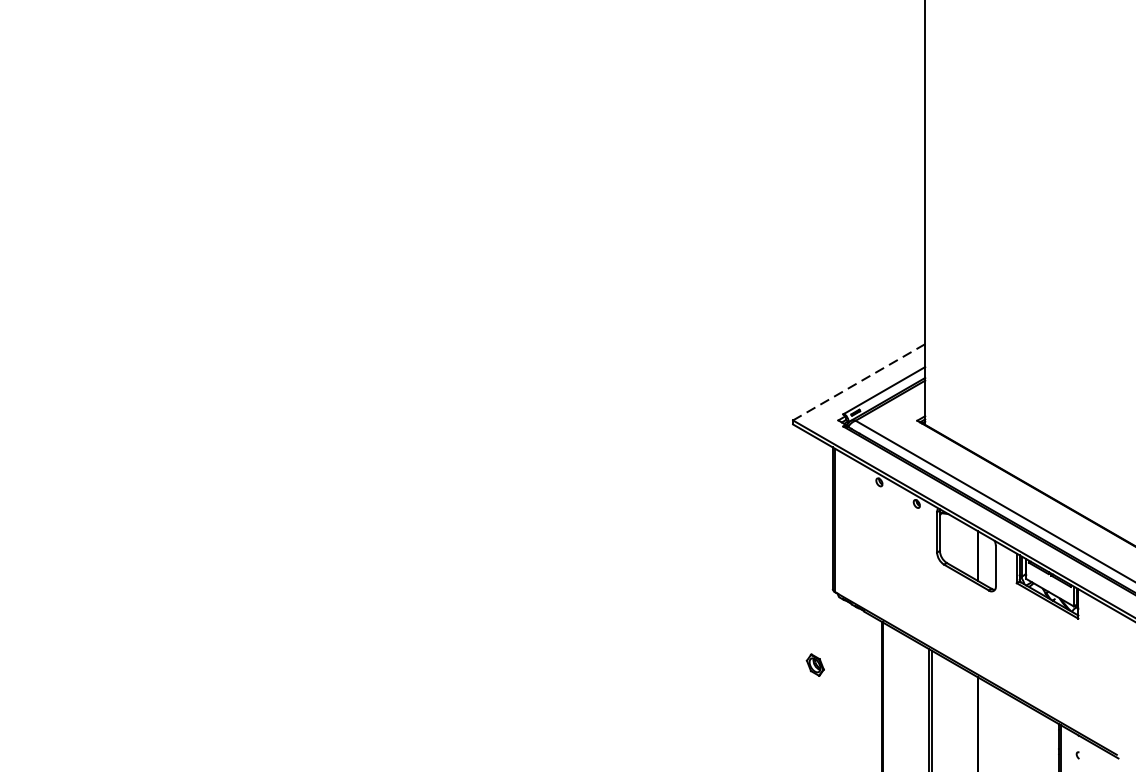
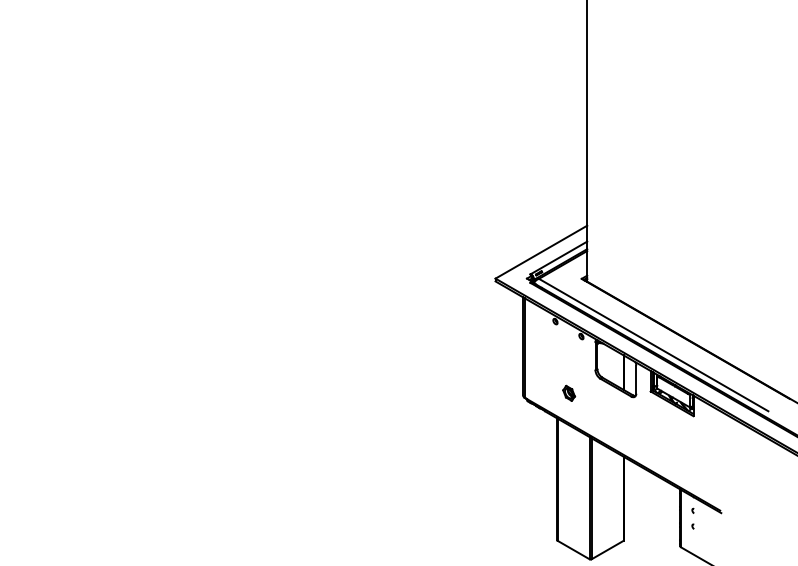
line: (859, 382) -> (541, 252), dashed -> solid
part: (816, 663) -> (569, 392), moved

